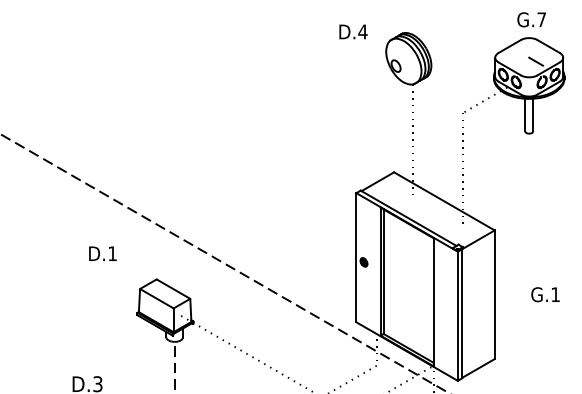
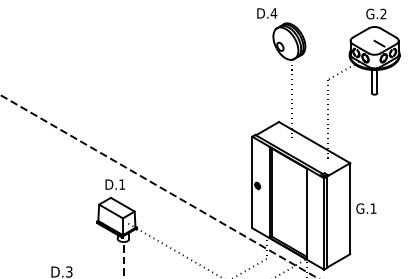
text: (541, 19) -> (383, 13), G.7 -> G.2
text: (353, 31) -> (267, 13), moved
text: (102, 253) -> (115, 184), moved
text: (545, 294) -> (366, 208), moved

